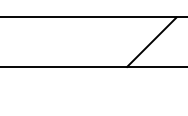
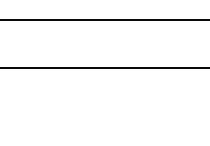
line: (152, 41) -> (174, 43), removed

